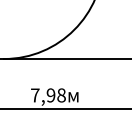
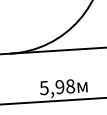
text: (34, 95) -> (43, 88), 7,98 -> 5,98

